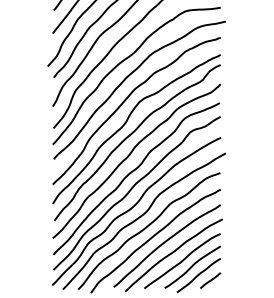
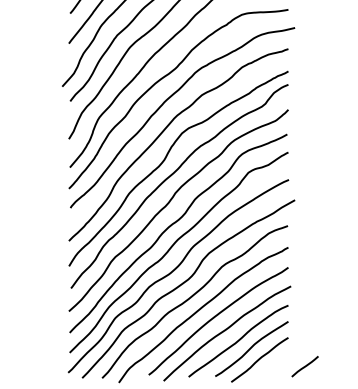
line: (210, 280) -> (304, 366), moved

